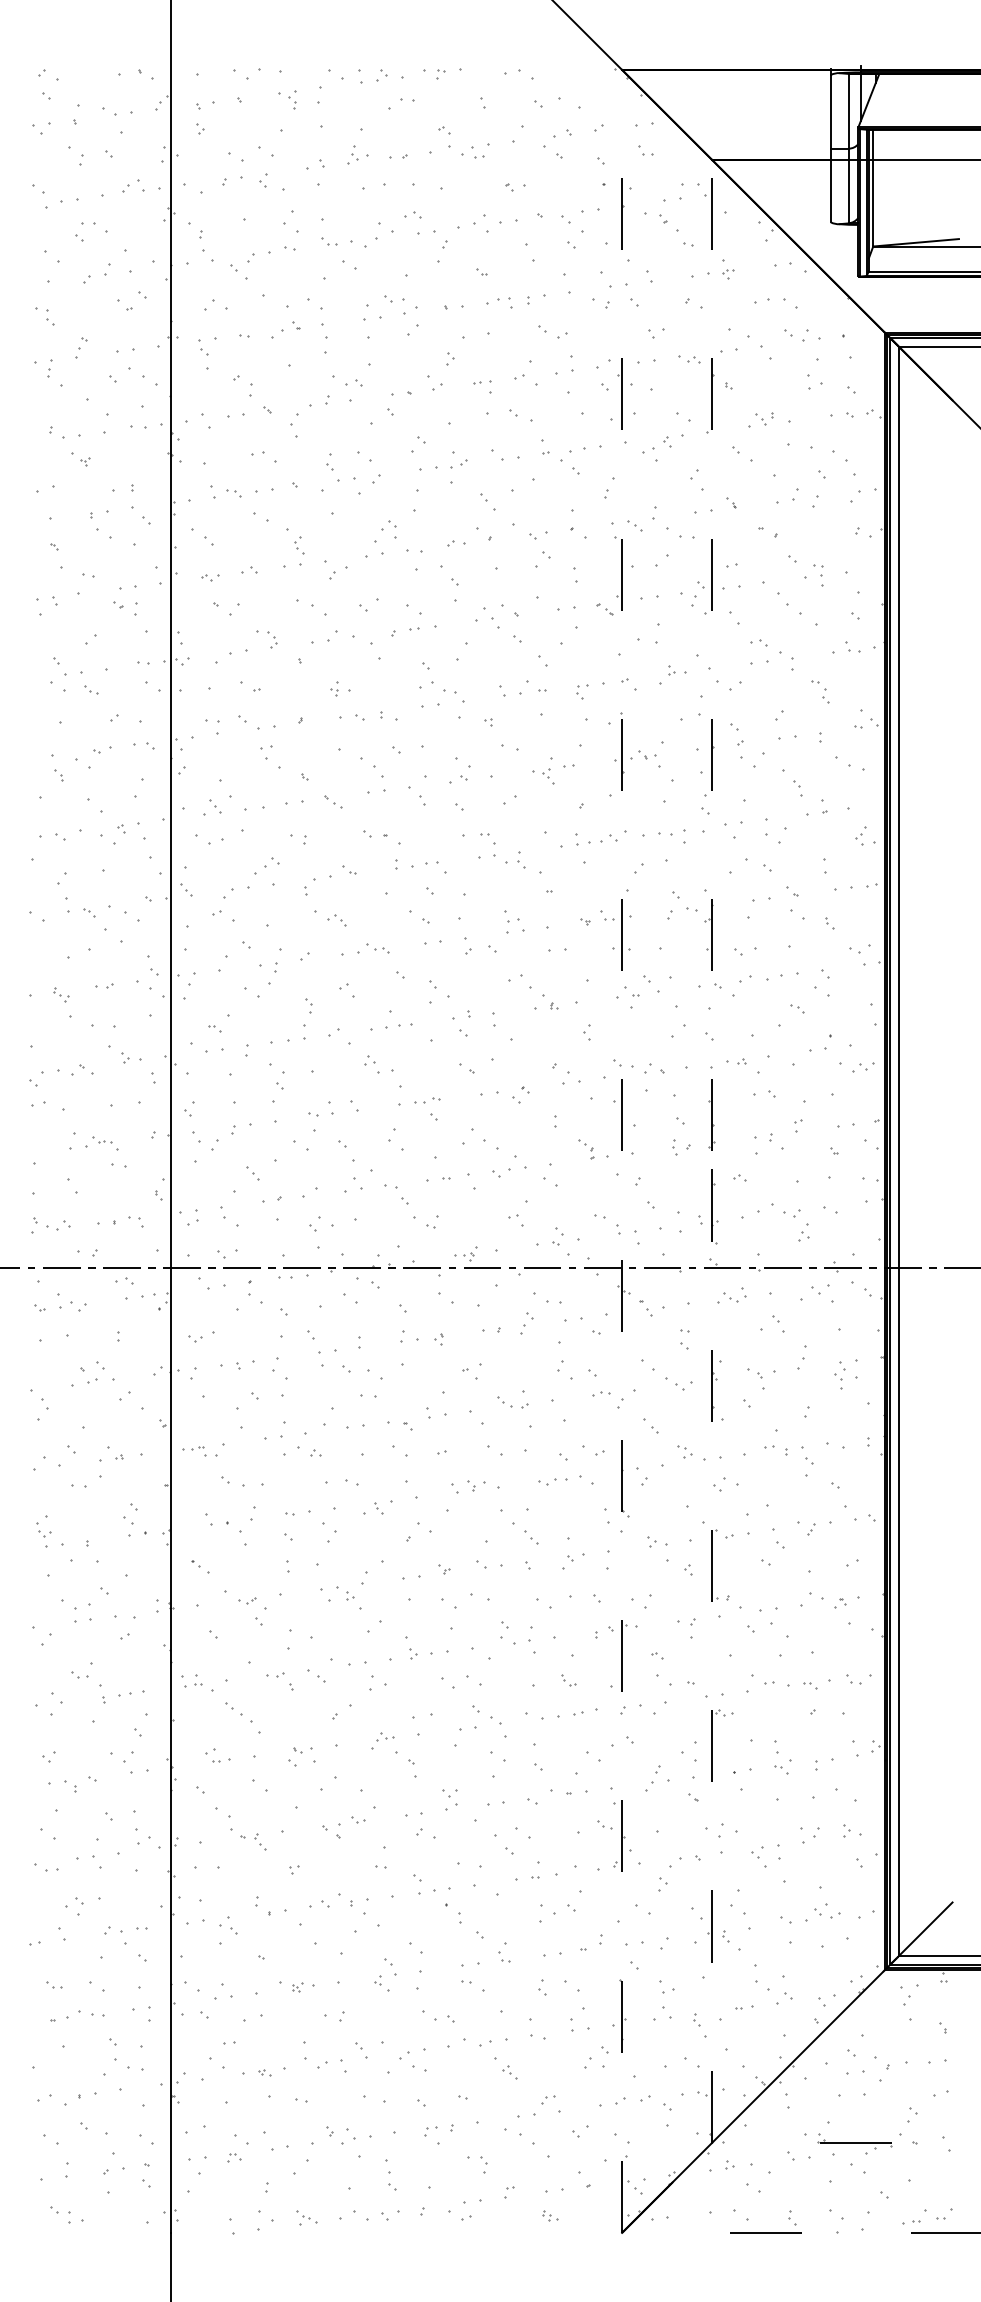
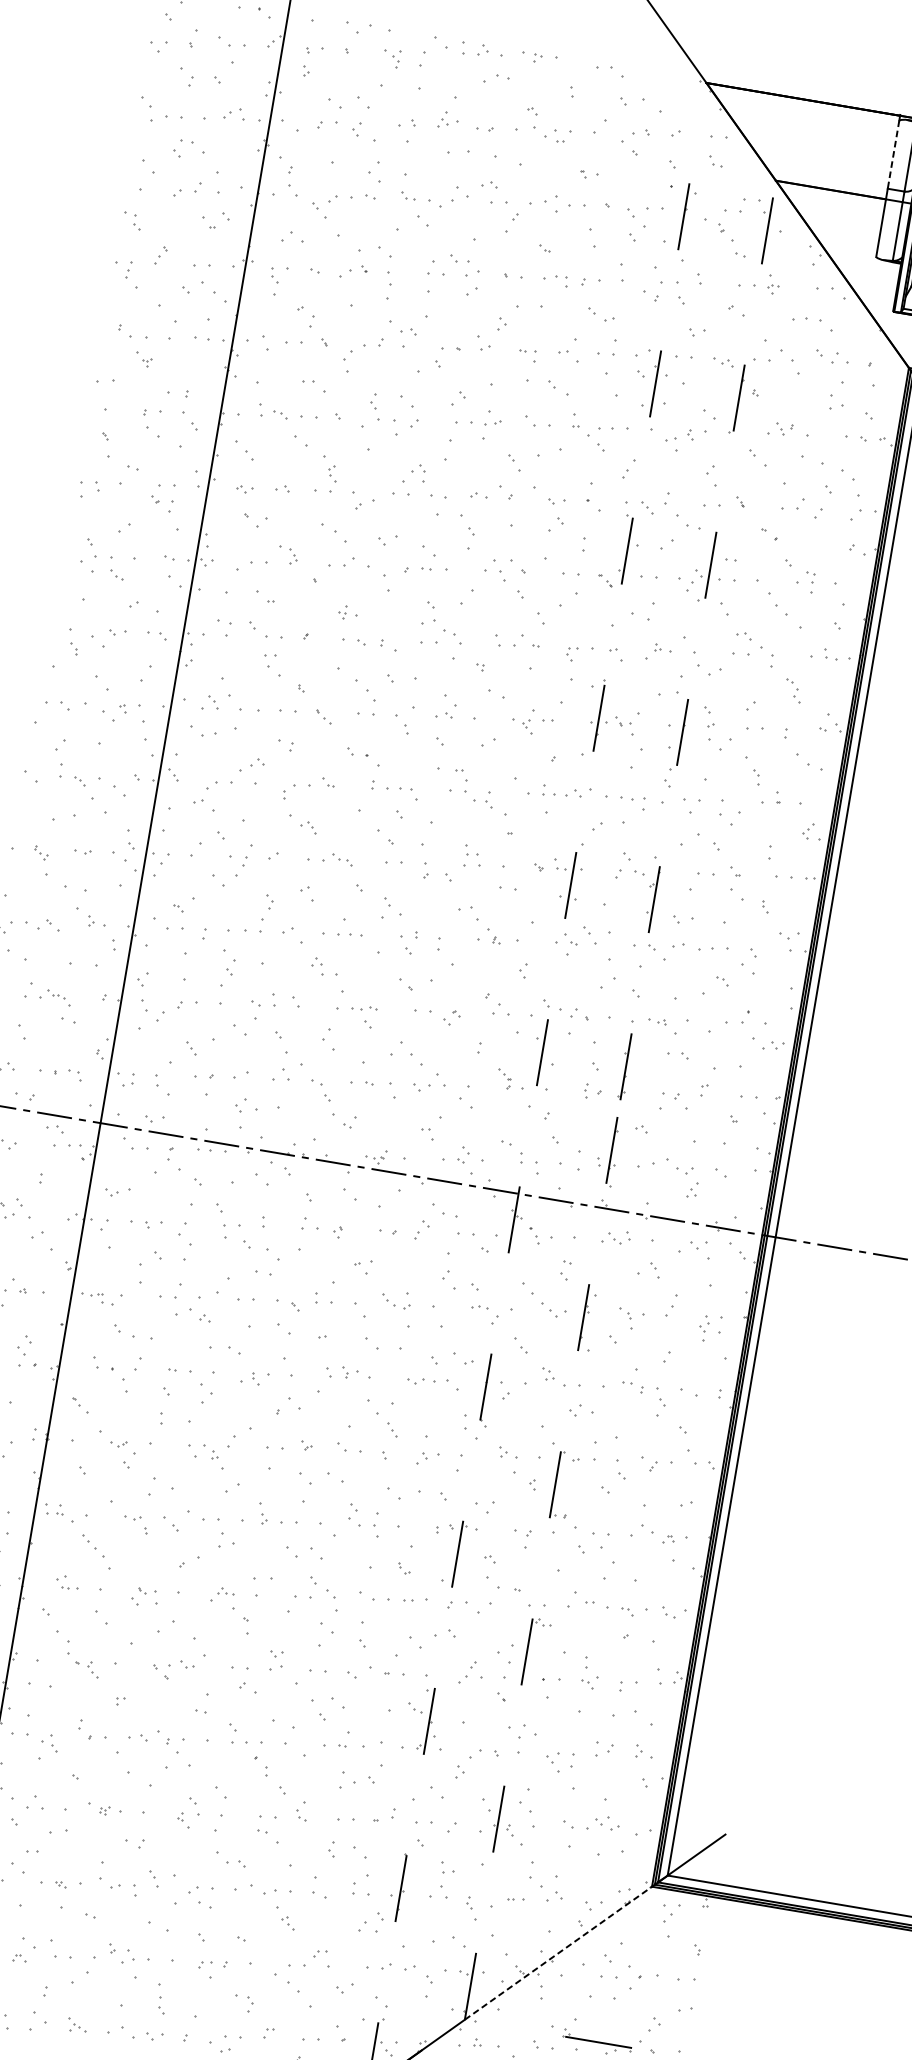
line: (830, 111) -> (893, 154), solid -> dashed
line: (798, 2056) -> (558, 1953), solid -> dashed

